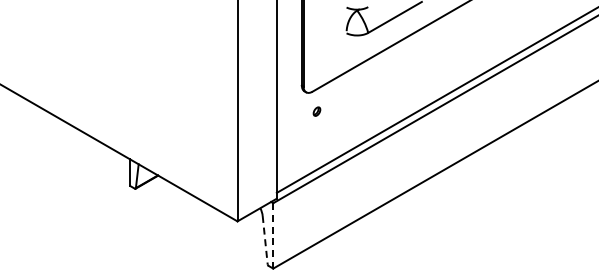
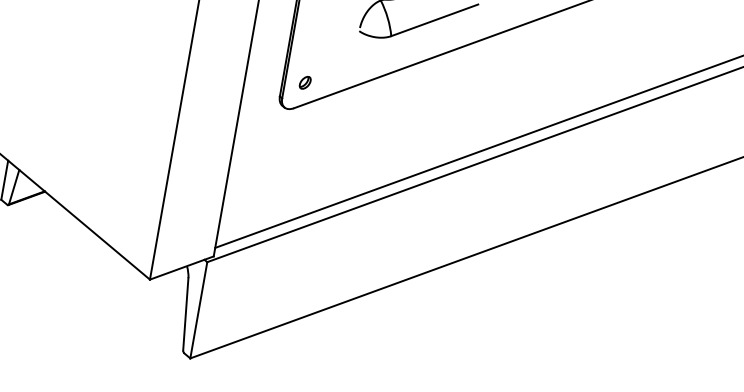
part: (316, 111) -> (304, 82), moved
line: (273, 235) -> (199, 309), dashed -> solid
line: (265, 240) -> (186, 315), dashed -> solid

